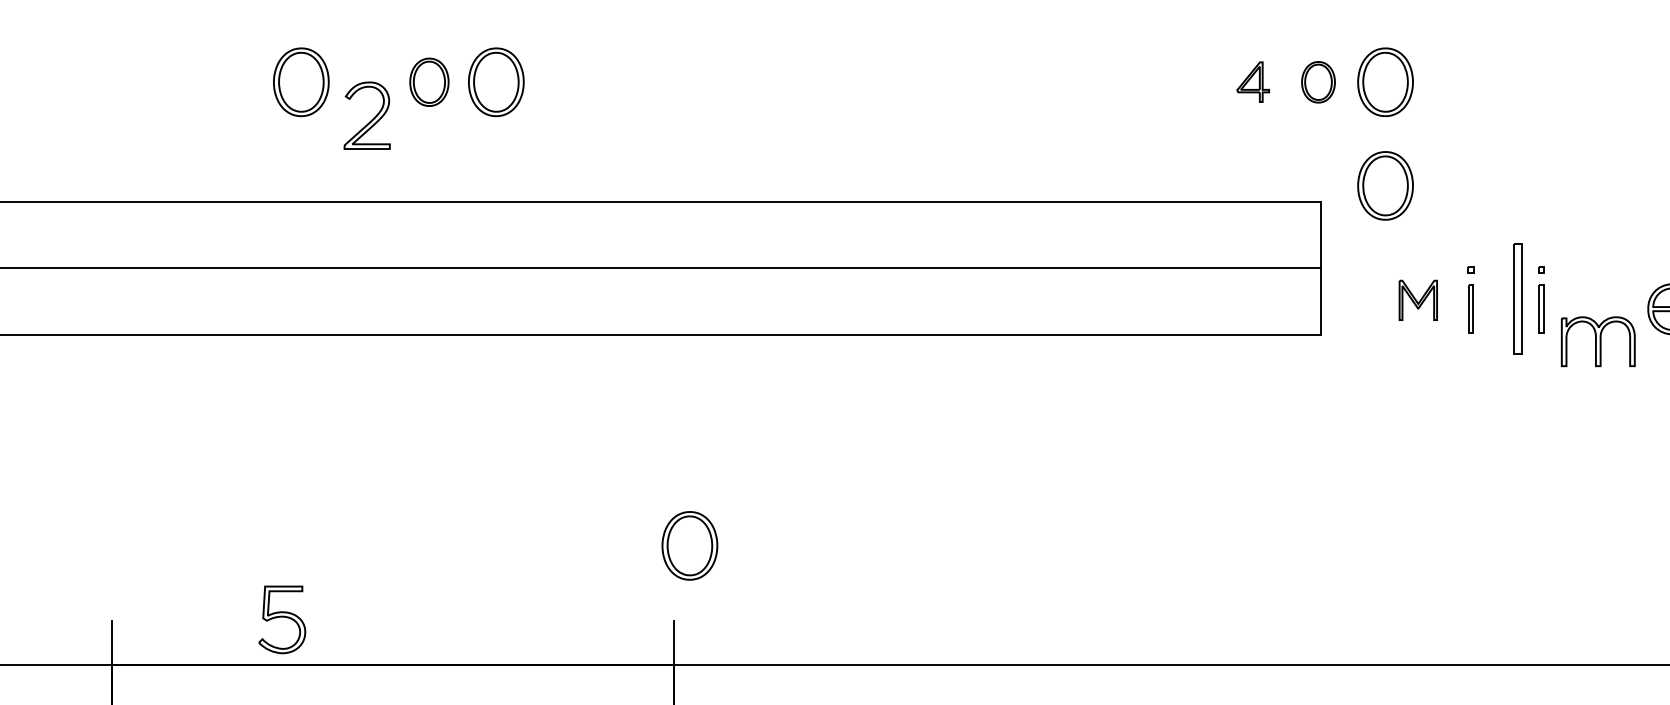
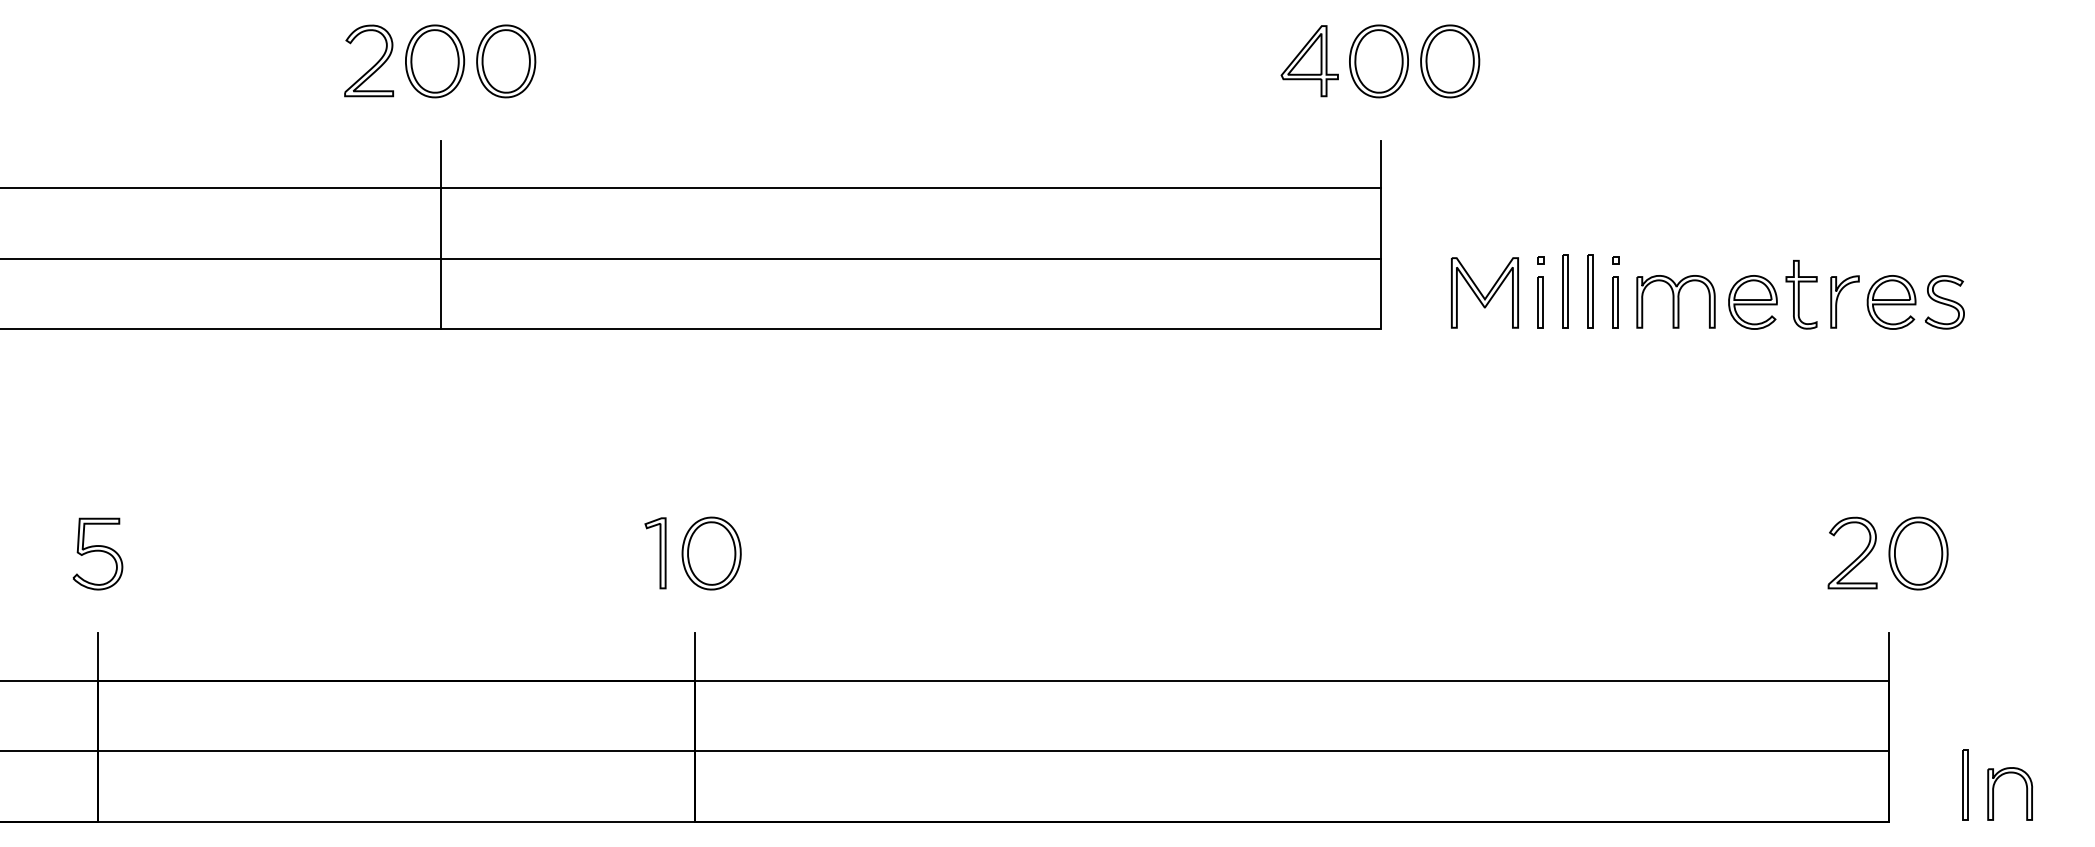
part: (301, 82) -> (299, 61), removed
part: (429, 82) -> (435, 61), size x1.43
part: (1253, 82) -> (1309, 61), size x1.67
part: (1318, 82) -> (1378, 61), size x1.67
part: (371, 120) -> (373, 65), moved
line: (1320, 179) -> (1381, 164), added
part: (1385, 185) -> (1450, 171), removed
line: (435, 246) -> (441, 235), added
part: (1417, 299) -> (1484, 292), size x1.67
part: (1494, 299) -> (1565, 291), added
part: (1517, 299) -> (1590, 291), size x0.62
part: (1597, 341) -> (1675, 301), moved
part: (636, 545) -> (655, 553), added
part: (281, 619) -> (97, 553), moved

